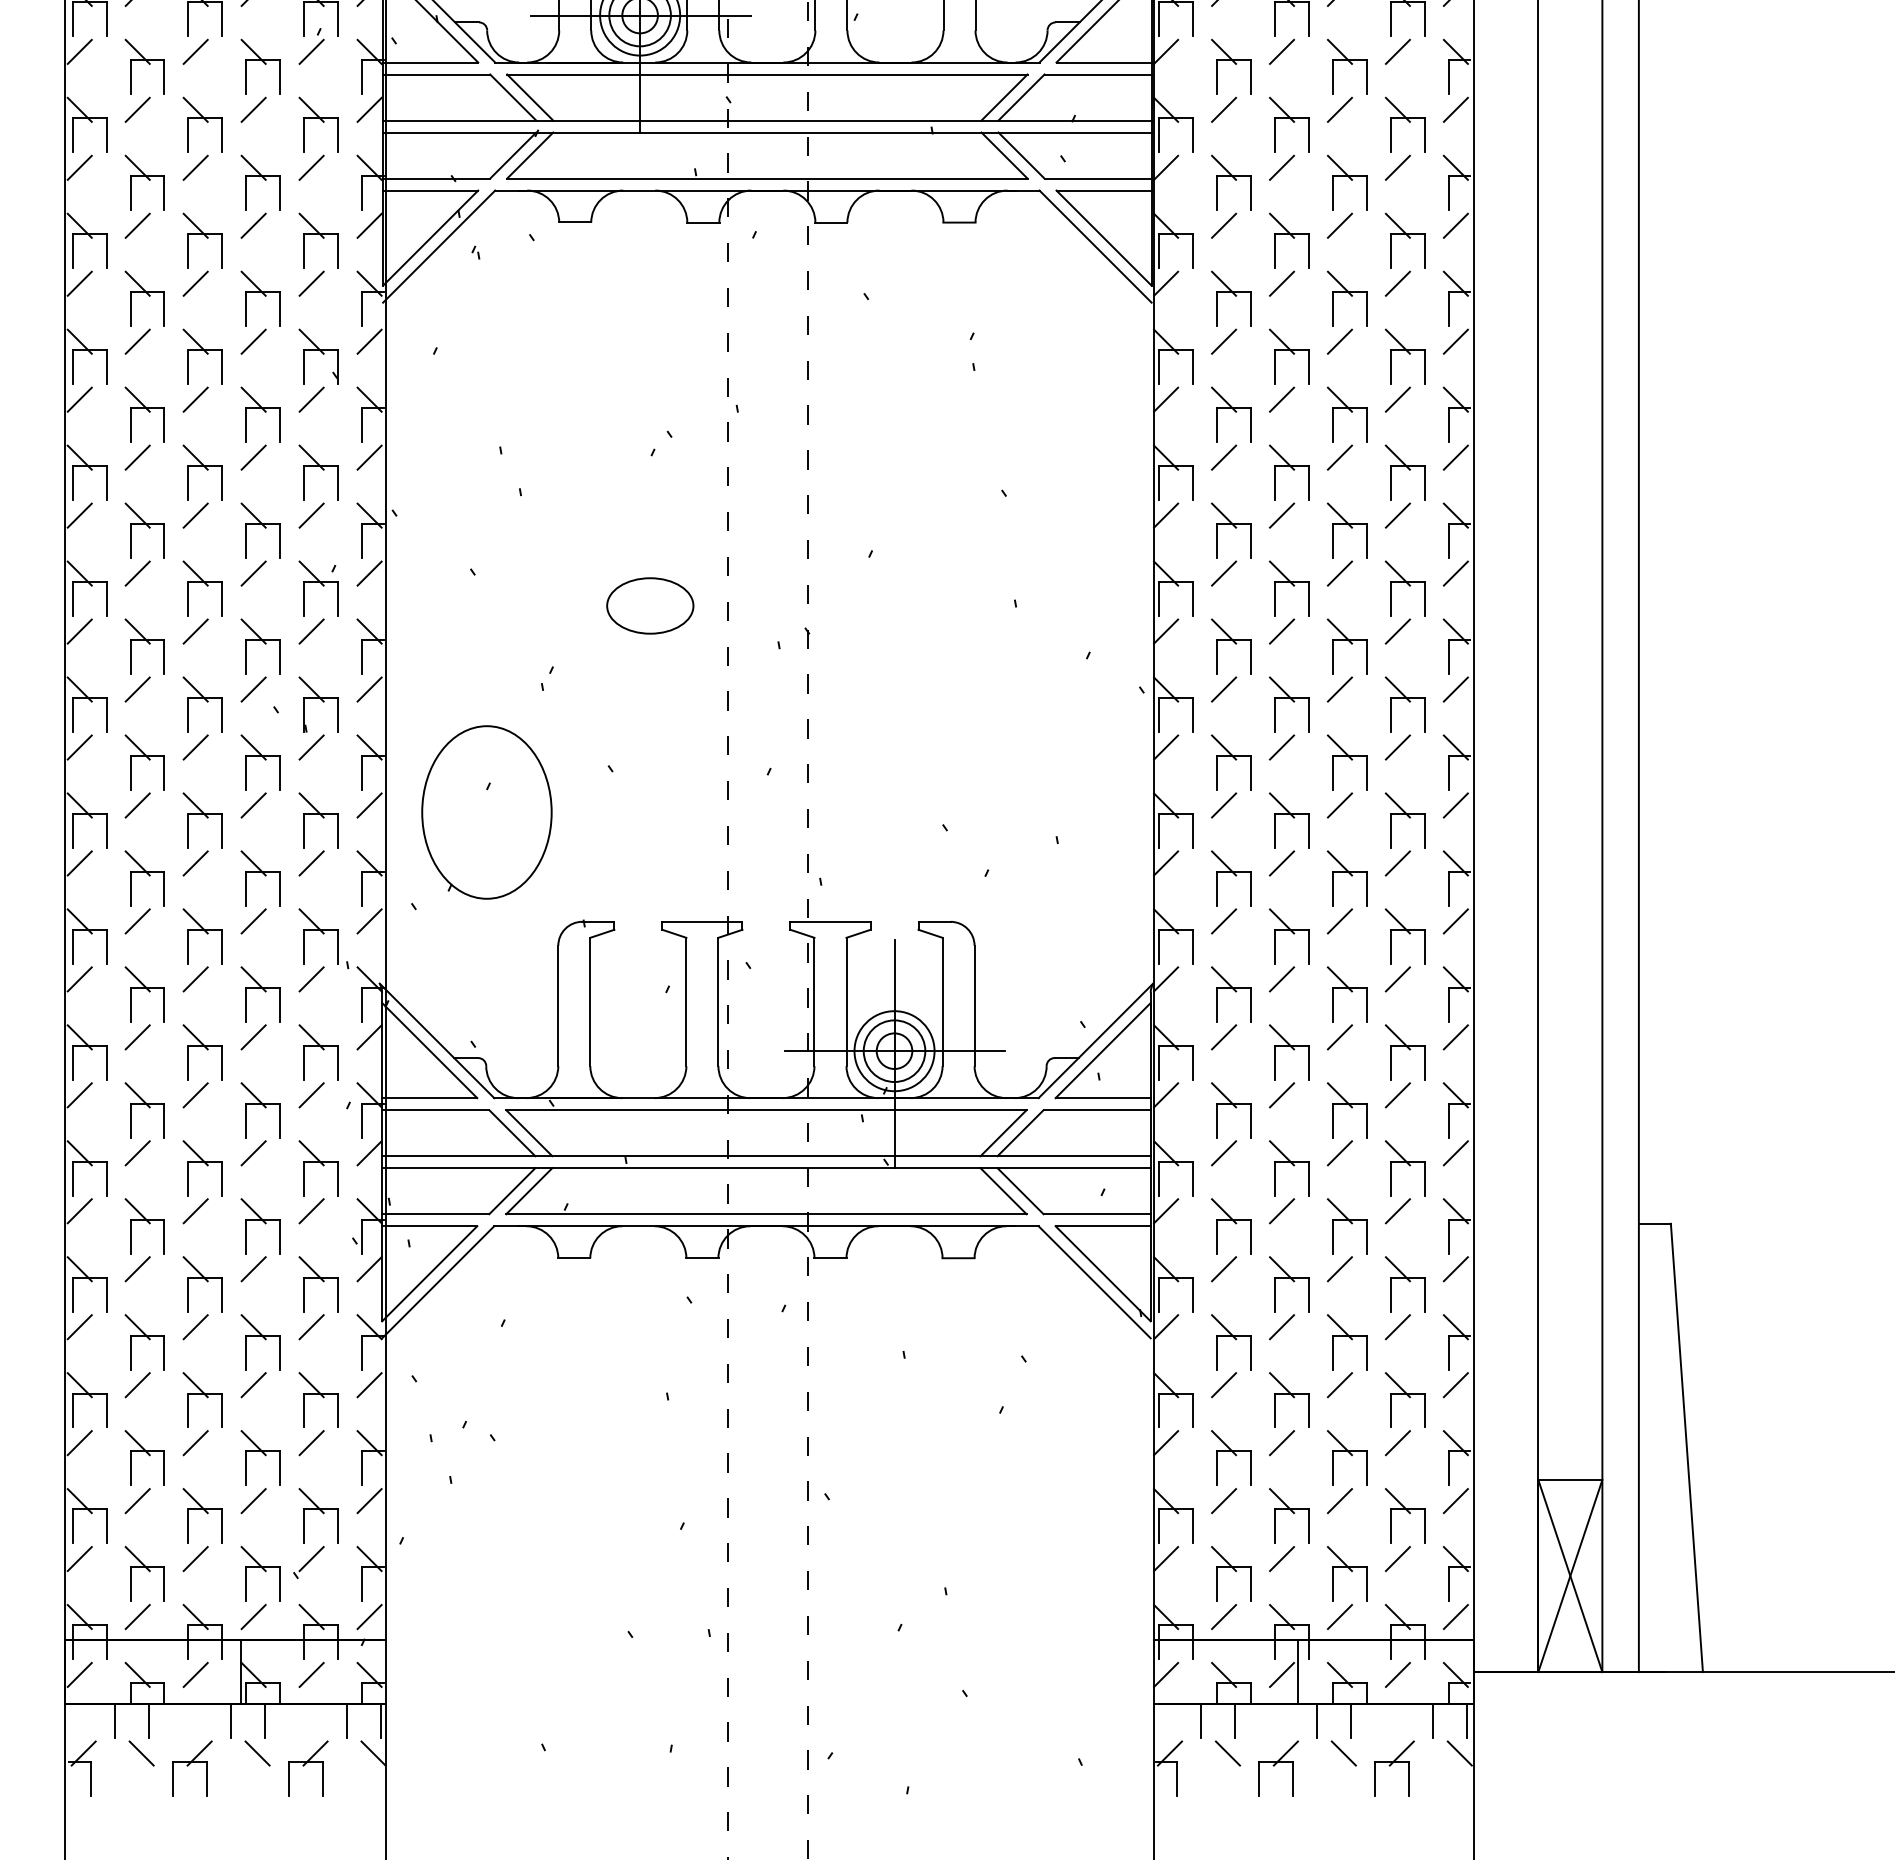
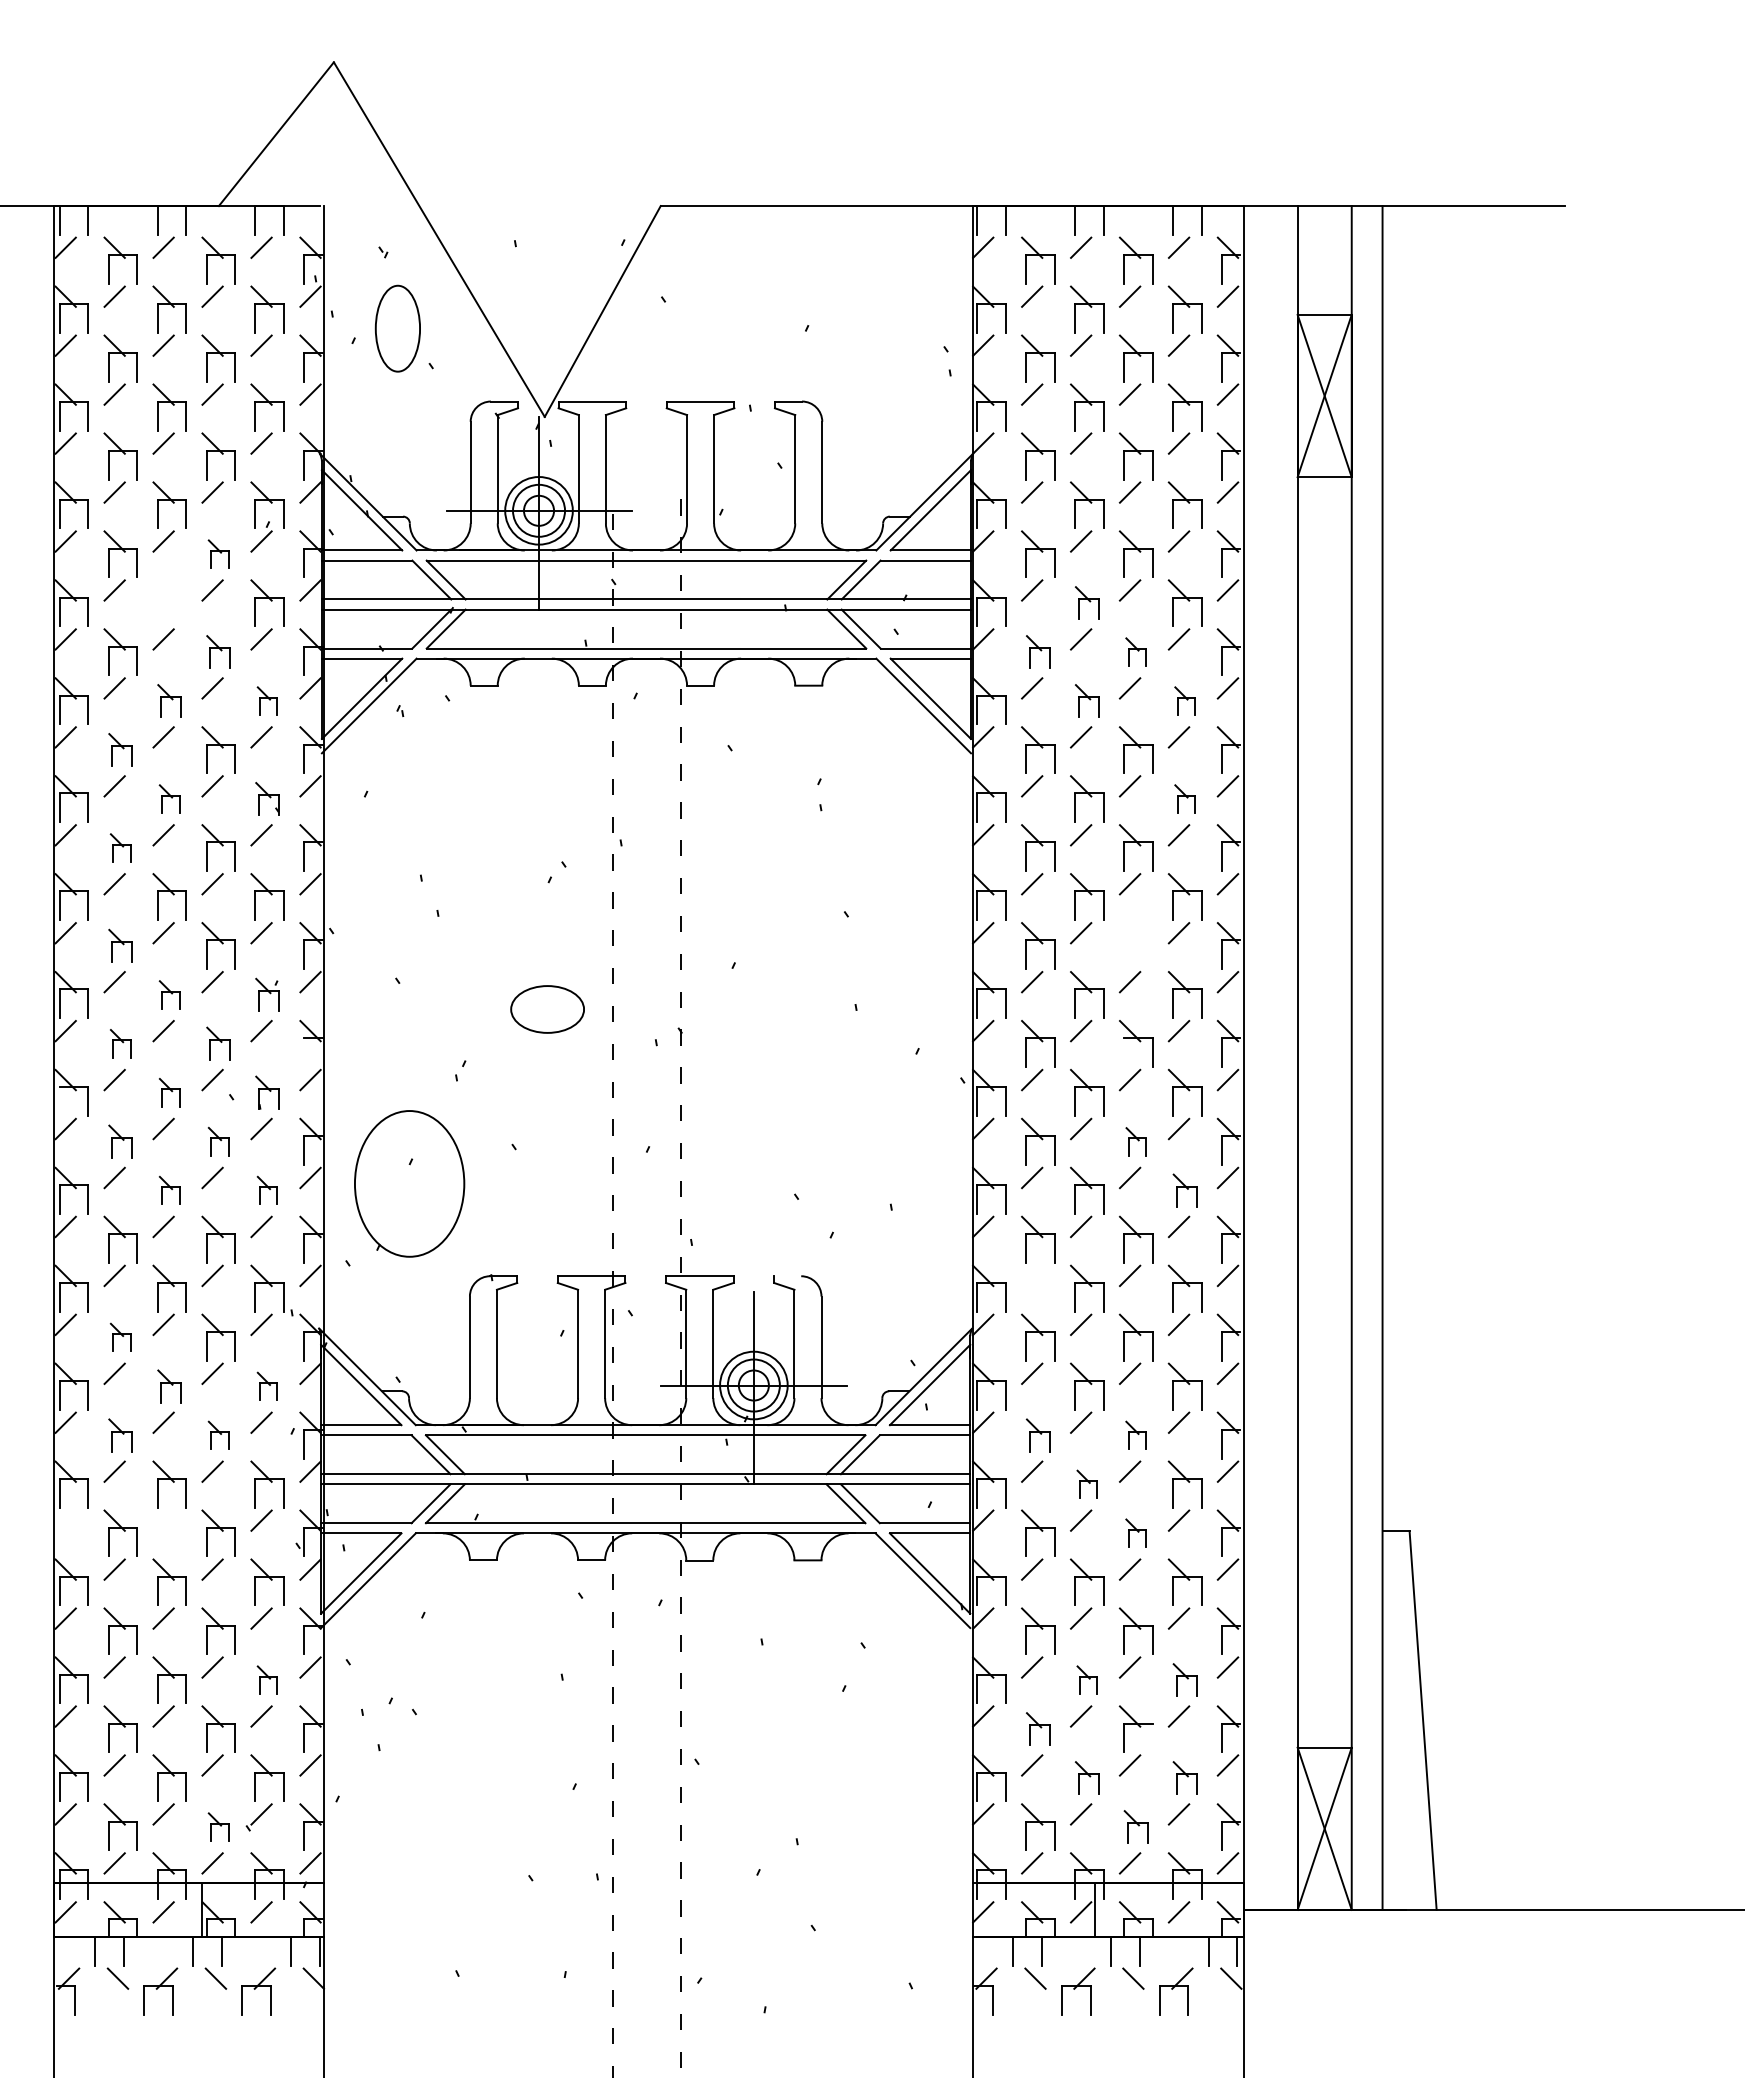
part: (260, 66) -> (218, 553), size x0.6
part: (202, 124) -> (169, 602), removed
part: (1289, 124) -> (1087, 602), size x0.7
part: (260, 182) -> (218, 651), size x0.7
part: (1231, 182) -> (1038, 651), size x0.7
part: (1346, 182) -> (1135, 651), size x0.6
part: (202, 240) -> (169, 700), size x0.7
part: (318, 240) -> (267, 700), size x0.6
part: (1289, 240) -> (1087, 700), size x0.7
part: (1404, 240) -> (1184, 700), size x0.6
part: (144, 298) -> (120, 749), size x0.7
part: (202, 356) -> (169, 798), size x0.6
part: (318, 356) -> (267, 798), size x0.7
part: (1404, 356) -> (1184, 798), size x0.6
part: (144, 414) -> (120, 847), size x0.6
part: (144, 530) -> (120, 945), size x0.7
part: (1347, 530) -> (1136, 945), removed
part: (202, 588) -> (169, 994), size x0.6
part: (318, 588) -> (267, 994), size x0.7
part: (144, 646) -> (120, 1043), size x0.6
part: (260, 646) -> (218, 1043), size x0.7
line: (362, 656) -> (304, 1052), removed
line: (1332, 656) -> (1123, 1052), removed
part: (202, 704) -> (169, 1092), size x0.6
part: (318, 704) -> (267, 1092), size x0.7
line: (72, 714) -> (59, 1101), removed
part: (144, 762) -> (120, 1141), size x0.7
part: (260, 762) -> (218, 1141), size x0.6
part: (1347, 762) -> (1136, 1141), size x0.6
part: (202, 820) -> (169, 1190), size x0.6
part: (318, 820) -> (267, 1190), size x0.6
part: (1404, 820) -> (1184, 1190), size x0.7
line: (1224, 920) -> (1032, 1275), removed
line: (934, 922) -> (787, 1276), removed
part: (144, 994) -> (120, 1337), size x0.6
part: (202, 1052) -> (169, 1386), size x0.7
part: (318, 1052) -> (267, 1386), size x0.6
part: (144, 1110) -> (120, 1435), size x0.7
part: (260, 1110) -> (218, 1435), size x0.6
part: (1231, 1110) -> (1038, 1435), size x0.7
part: (1346, 1110) -> (1135, 1435), size x0.6
part: (1289, 1168) -> (1087, 1484), size x0.6
line: (79, 1211) -> (65, 1520), removed
line: (195, 1211) -> (163, 1520), removed
part: (1346, 1225) -> (1135, 1532), size x0.6
part: (318, 1399) -> (267, 1679), size x0.6
part: (1289, 1399) -> (1087, 1679), size x0.6
part: (1404, 1399) -> (1184, 1679), size x0.7
part: (1231, 1457) -> (1038, 1728), size x0.7
line: (1366, 1467) -> (1152, 1737), removed
part: (1289, 1515) -> (1087, 1777), size x0.7
part: (1404, 1515) -> (1184, 1777), size x0.7
part: (260, 1573) -> (218, 1826), size x0.6
part: (1346, 1573) -> (1135, 1826), size x0.7

